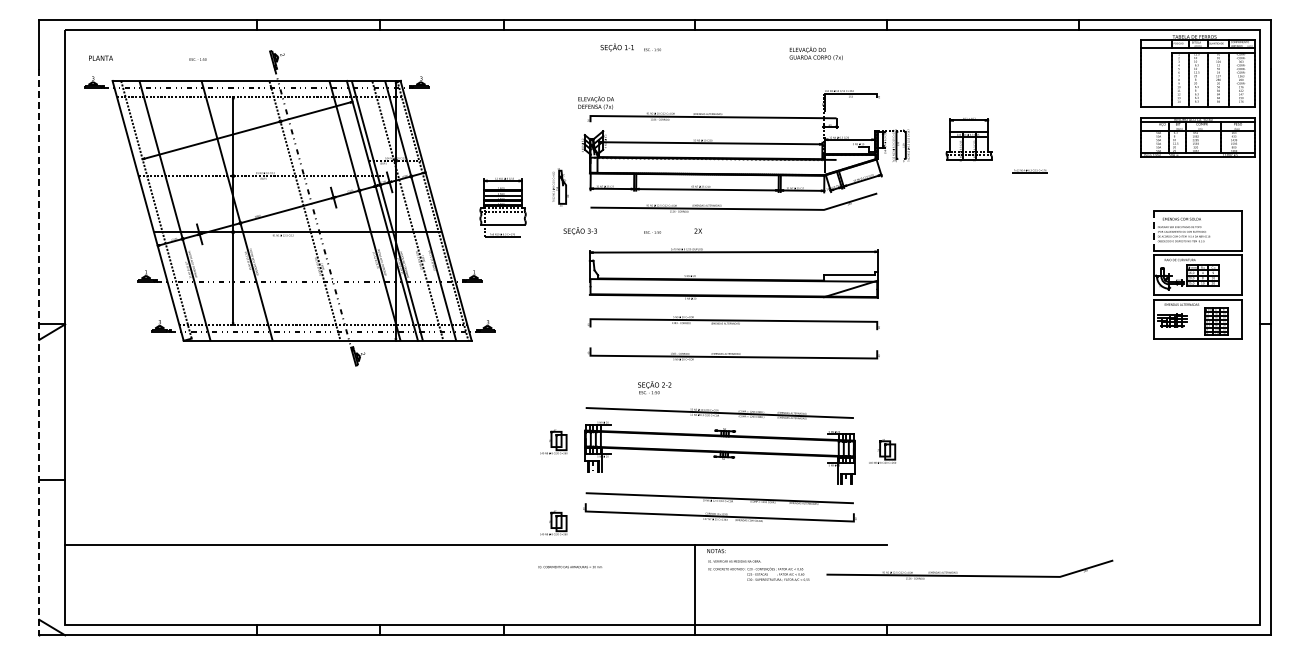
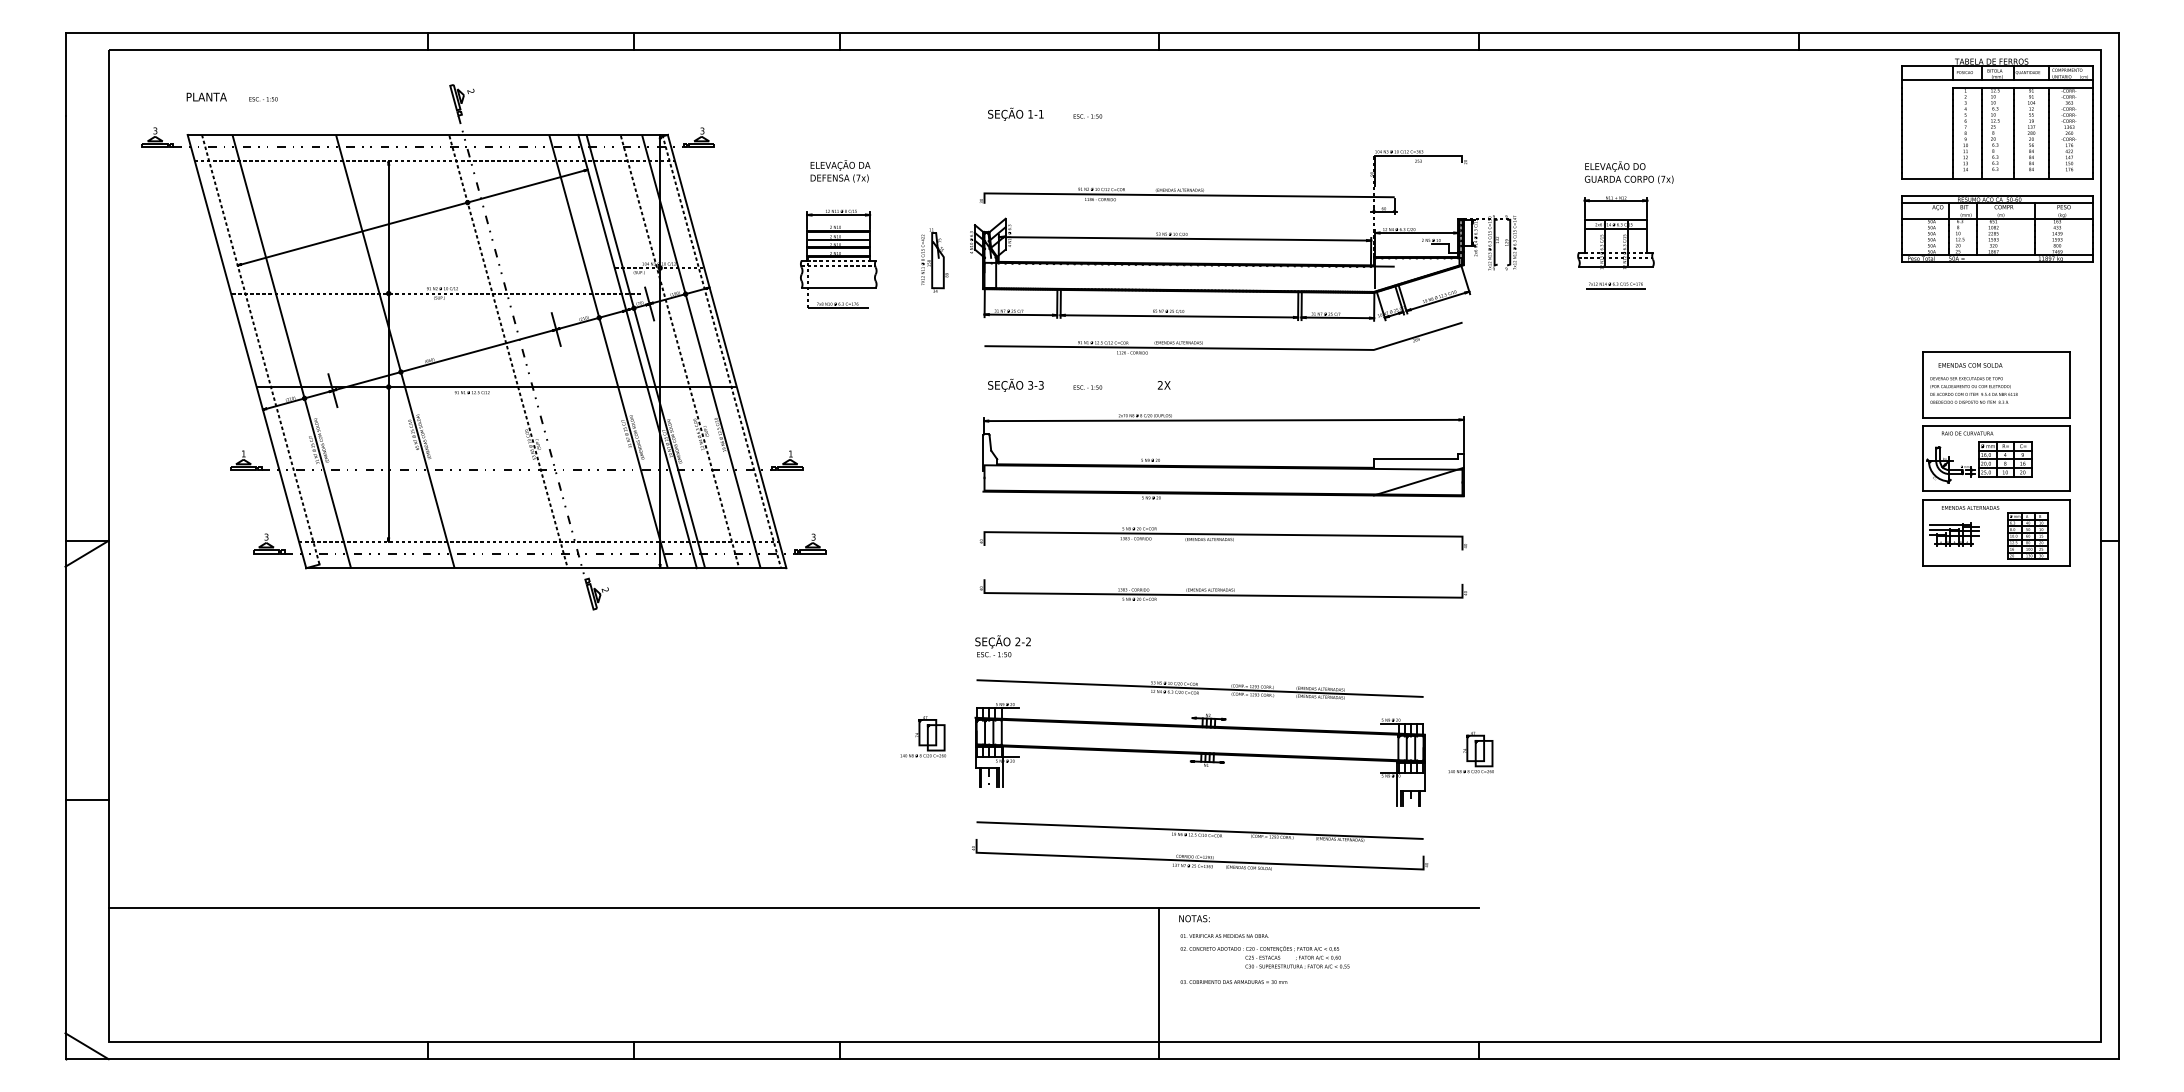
text: (616, 47) -> (1014, 114), moved
text: (652, 49) -> (1087, 115), moved
text: (815, 53) -> (1628, 172), moved
text: (100, 57) -> (205, 95), moved
text: (197, 59) -> (262, 99), moved
text: (595, 102) -> (839, 170), moved
line: (1029, 171) -> (1614, 285), moved
part: (560, 187) -> (934, 260), moved
part: (502, 207) -> (837, 259), moved
text: (579, 230) -> (1014, 384), moved
line: (1153, 230) -> (1923, 384), dashed -> solid
line: (39, 352) -> (65, 587), dashed -> solid
text: (654, 387) -> (1002, 646), moved
part: (553, 522) -> (922, 871), removed
text: (570, 567) -> (1234, 982), moved
part: (969, 569) -> (1616, 949), removed

